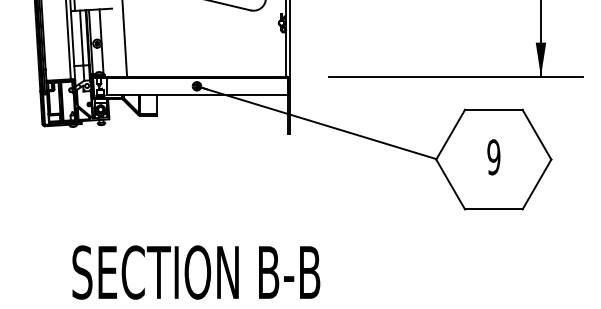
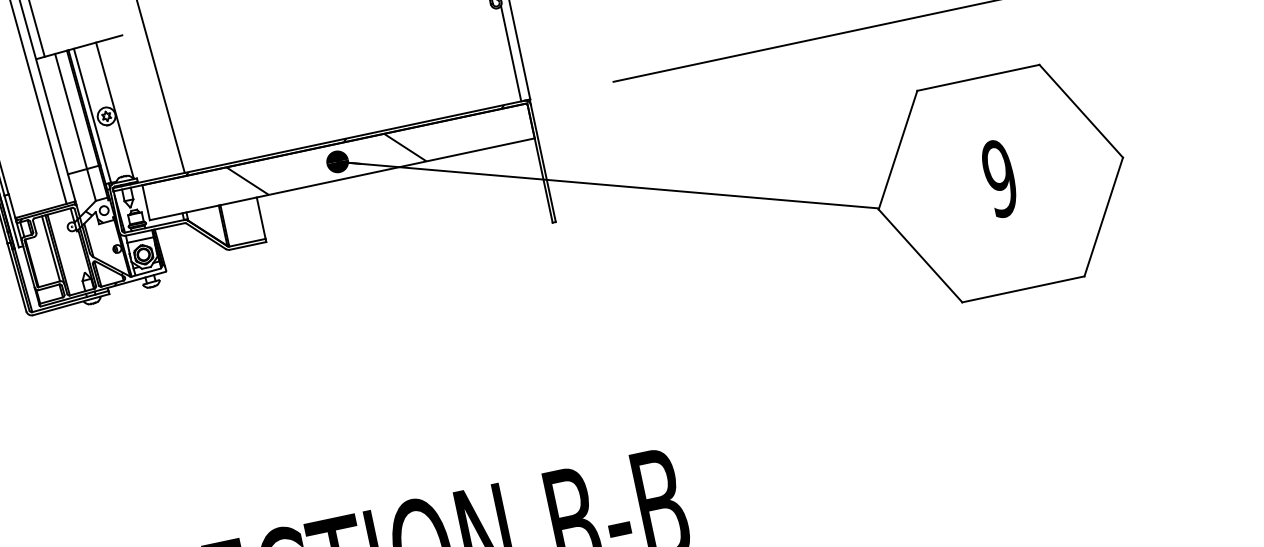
hatch: (191, 86) -> (326, 164), added

